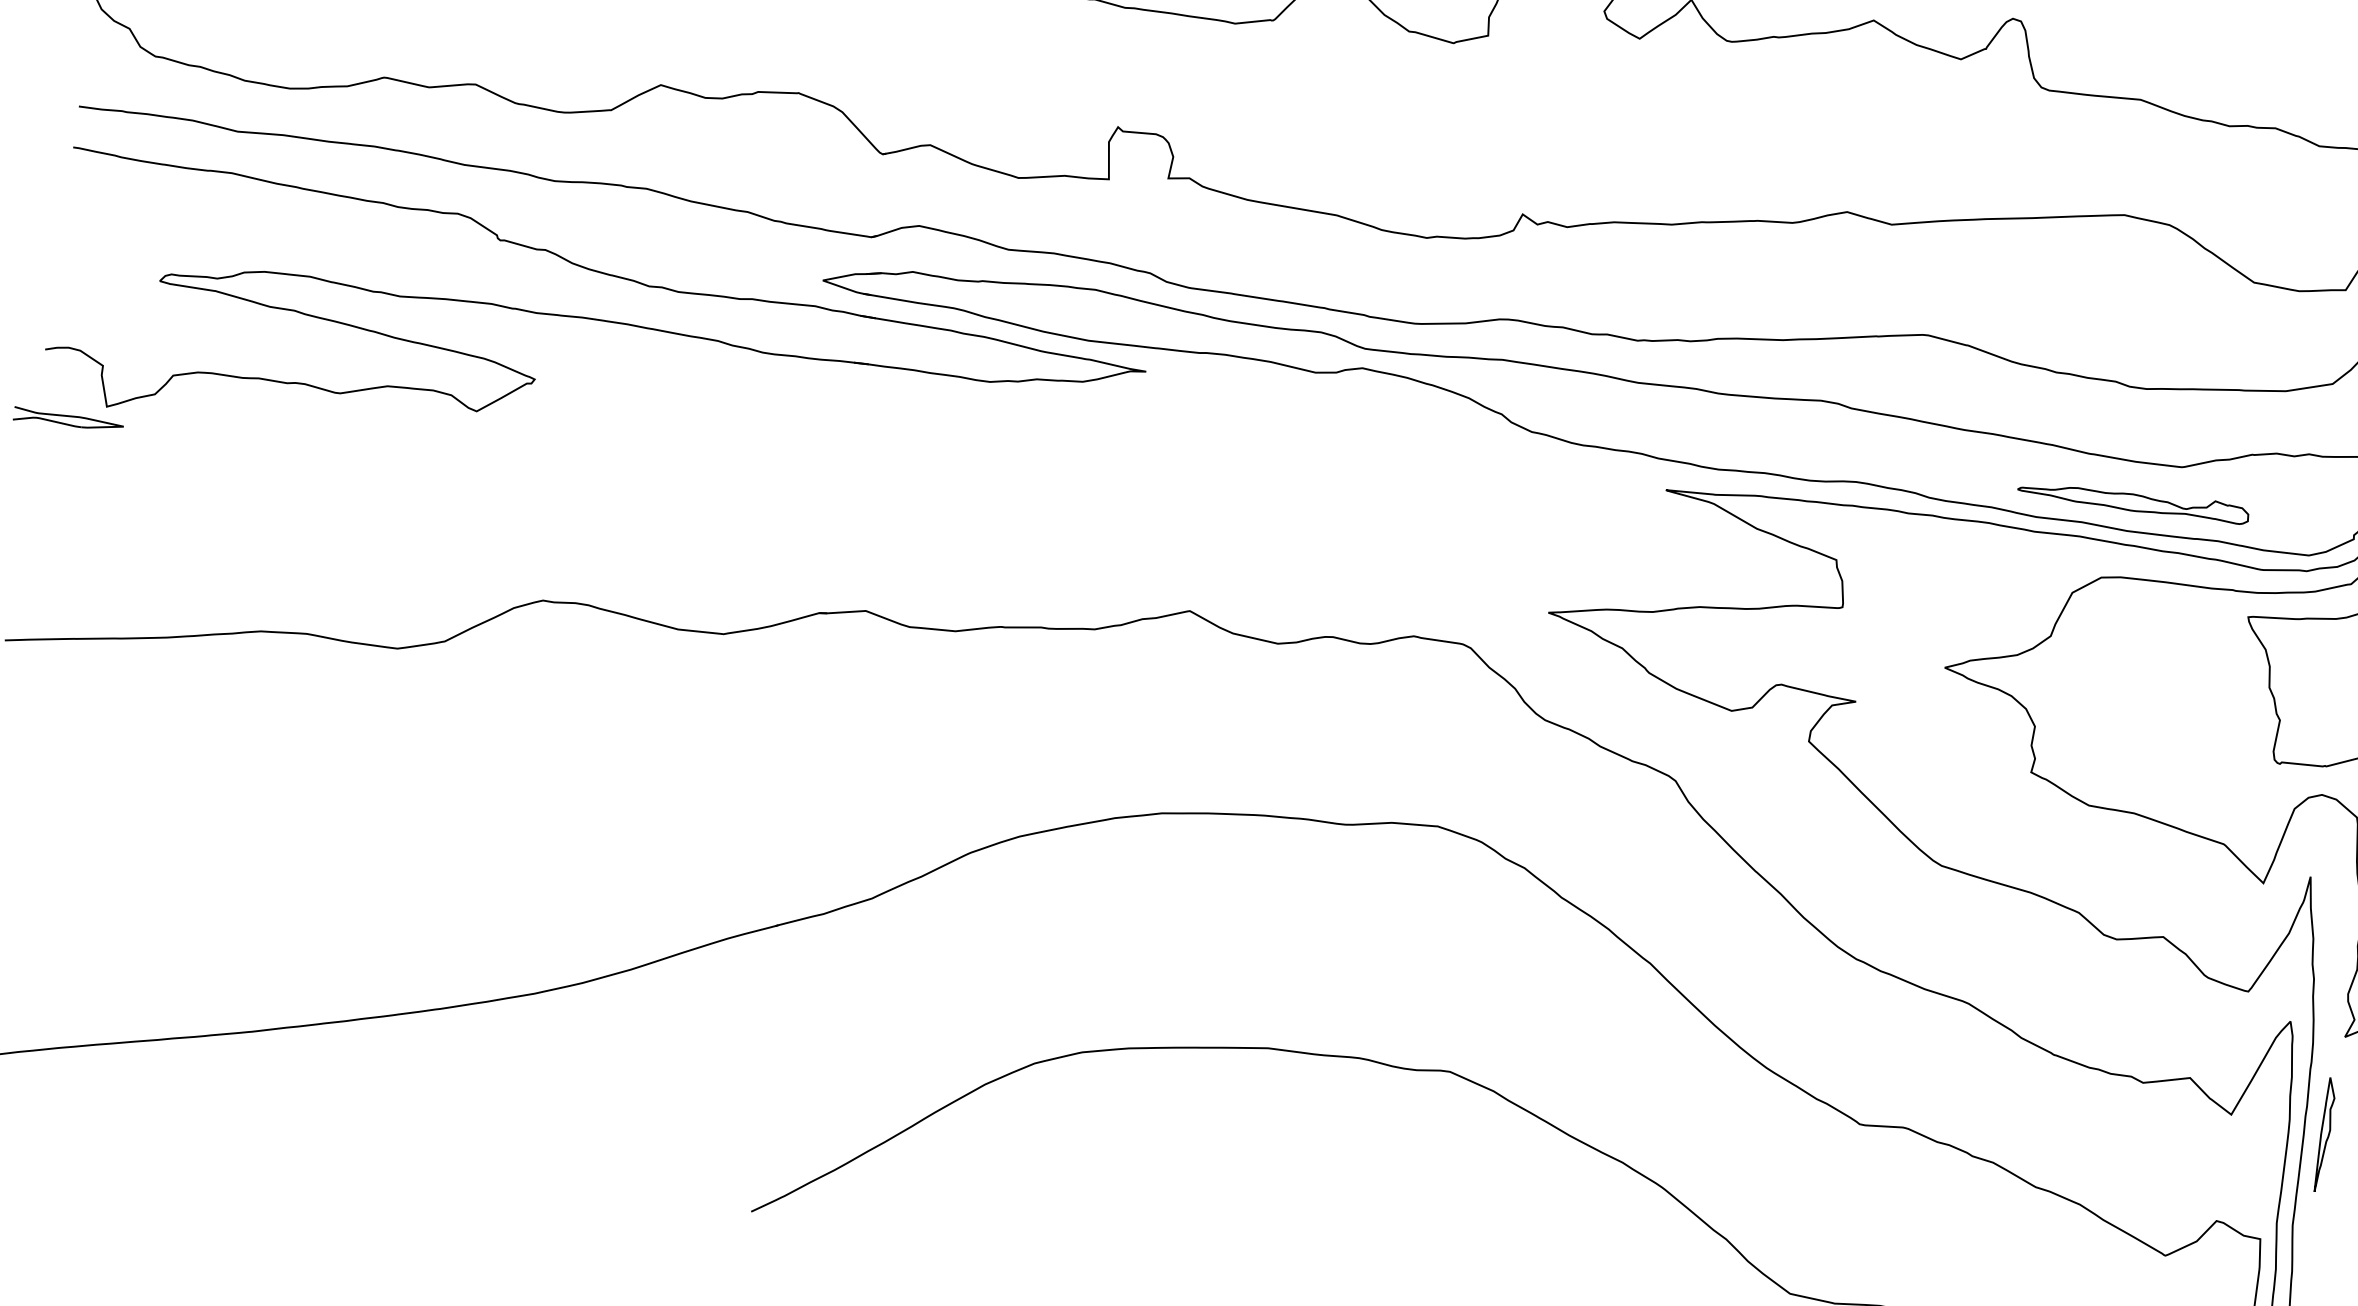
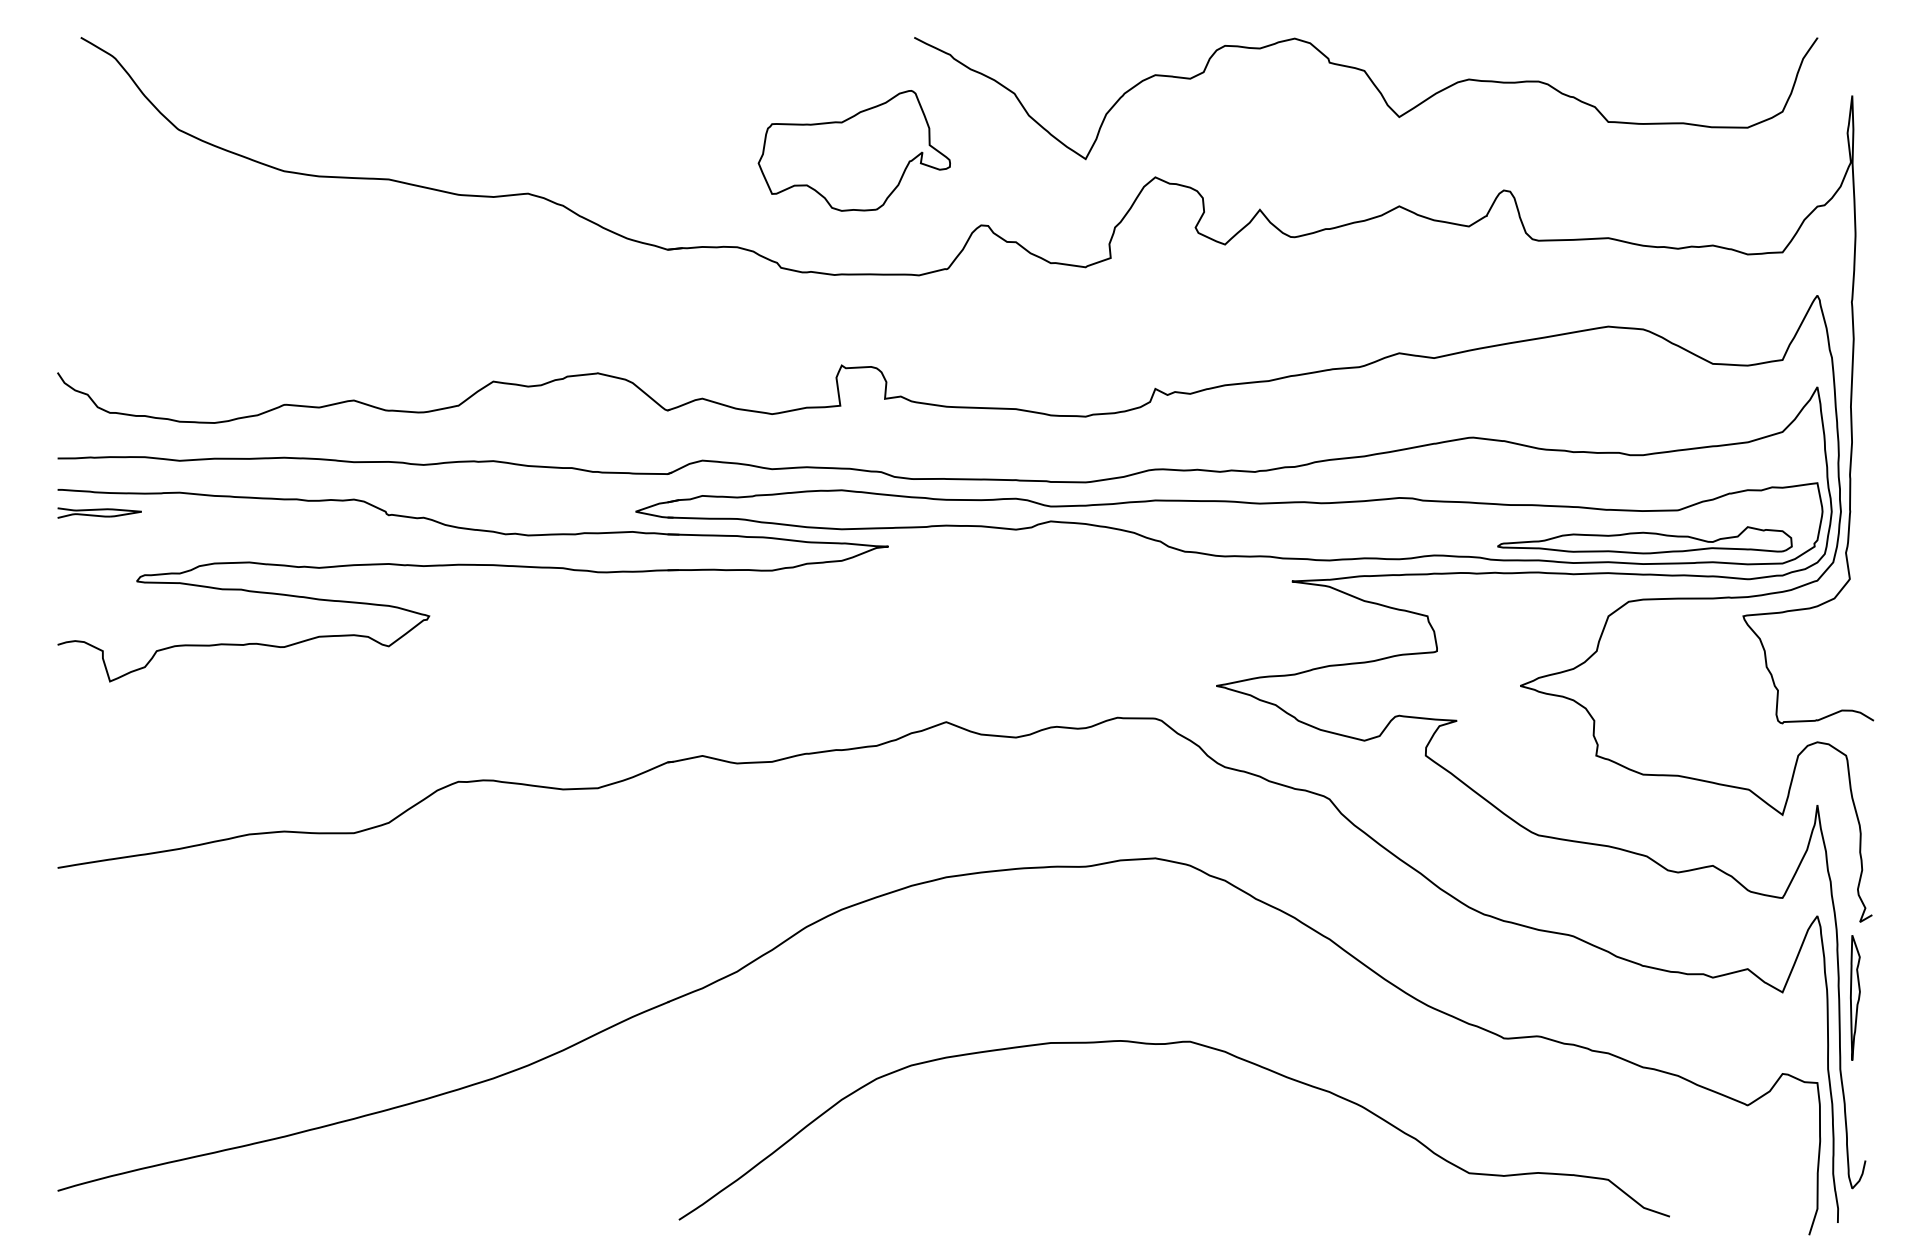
part: (68, 420) -> (99, 512), moved
part: (2133, 500) -> (1644, 540), size x1.67
part: (2325, 1134) -> (1855, 997), size x1.43

